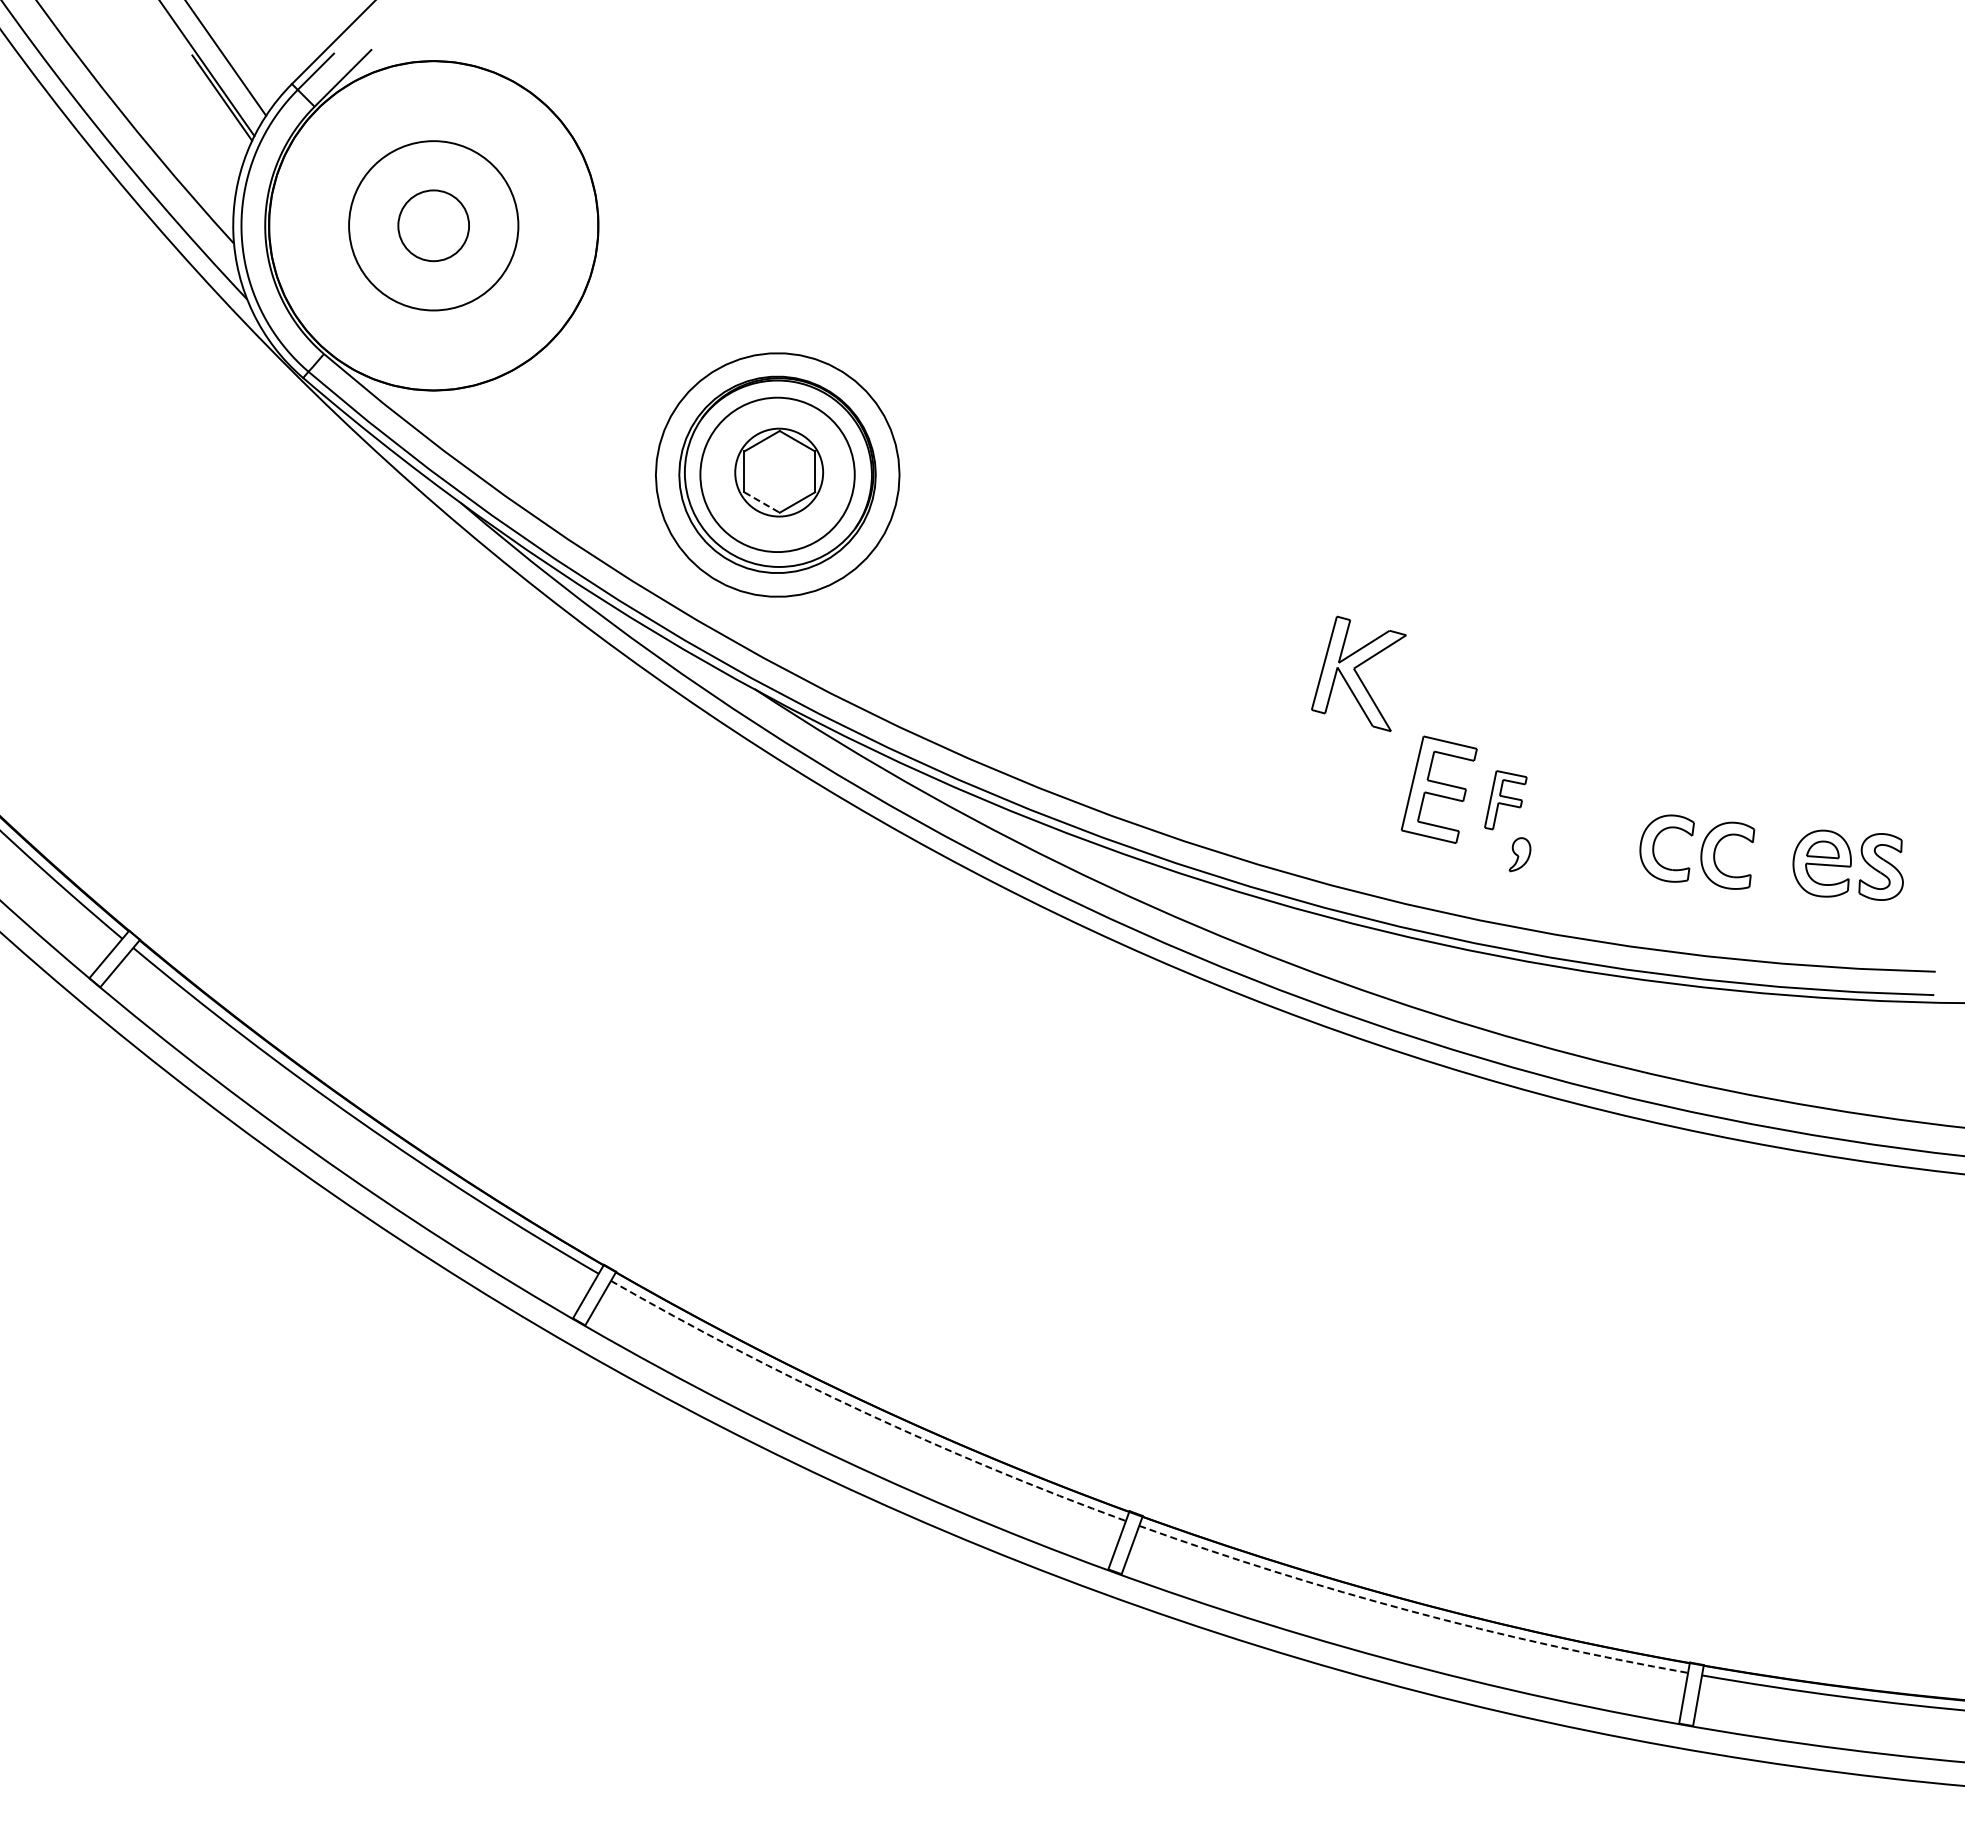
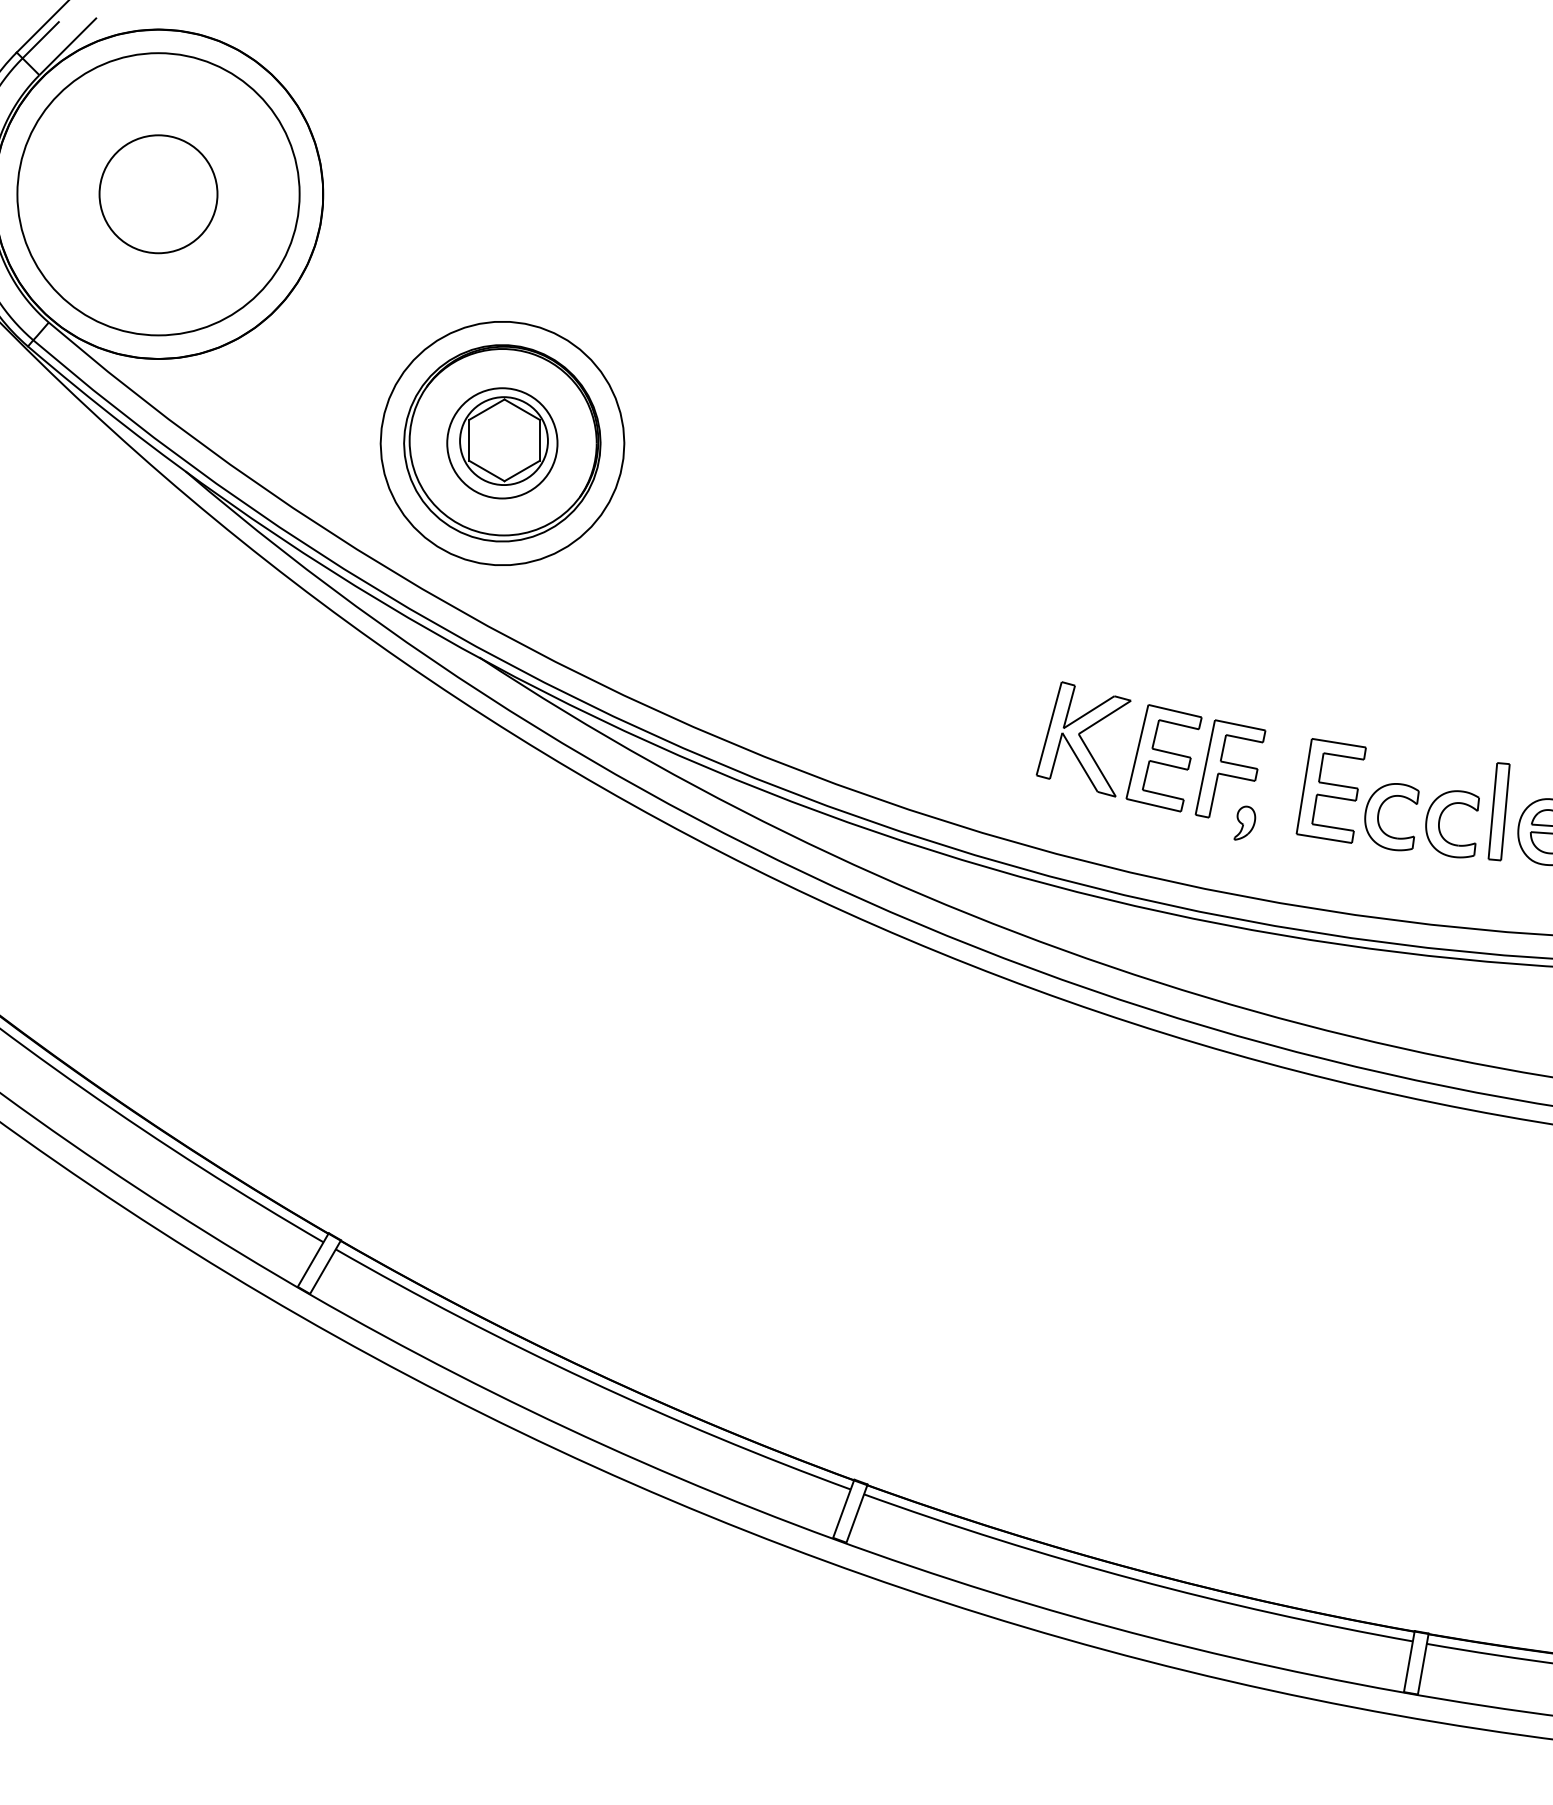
circle: (433, 225) -> (158, 193), size x1.67
circle: (433, 225) -> (158, 193), size x1.67
circle: (777, 474) -> (502, 442), size x0.71
line: (762, 502) -> (487, 470), dashed -> solid
part: (1358, 673) -> (1083, 738), moved
part: (1505, 799) -> (1230, 767), size x1.67
part: (1606, 822) -> (1331, 790), added
part: (1774, 842) -> (1499, 810), added
arc: (863, 1411) -> (588, 1379), dashed -> solid
arc: (1410, 1611) -> (1135, 1579), dashed -> solid

